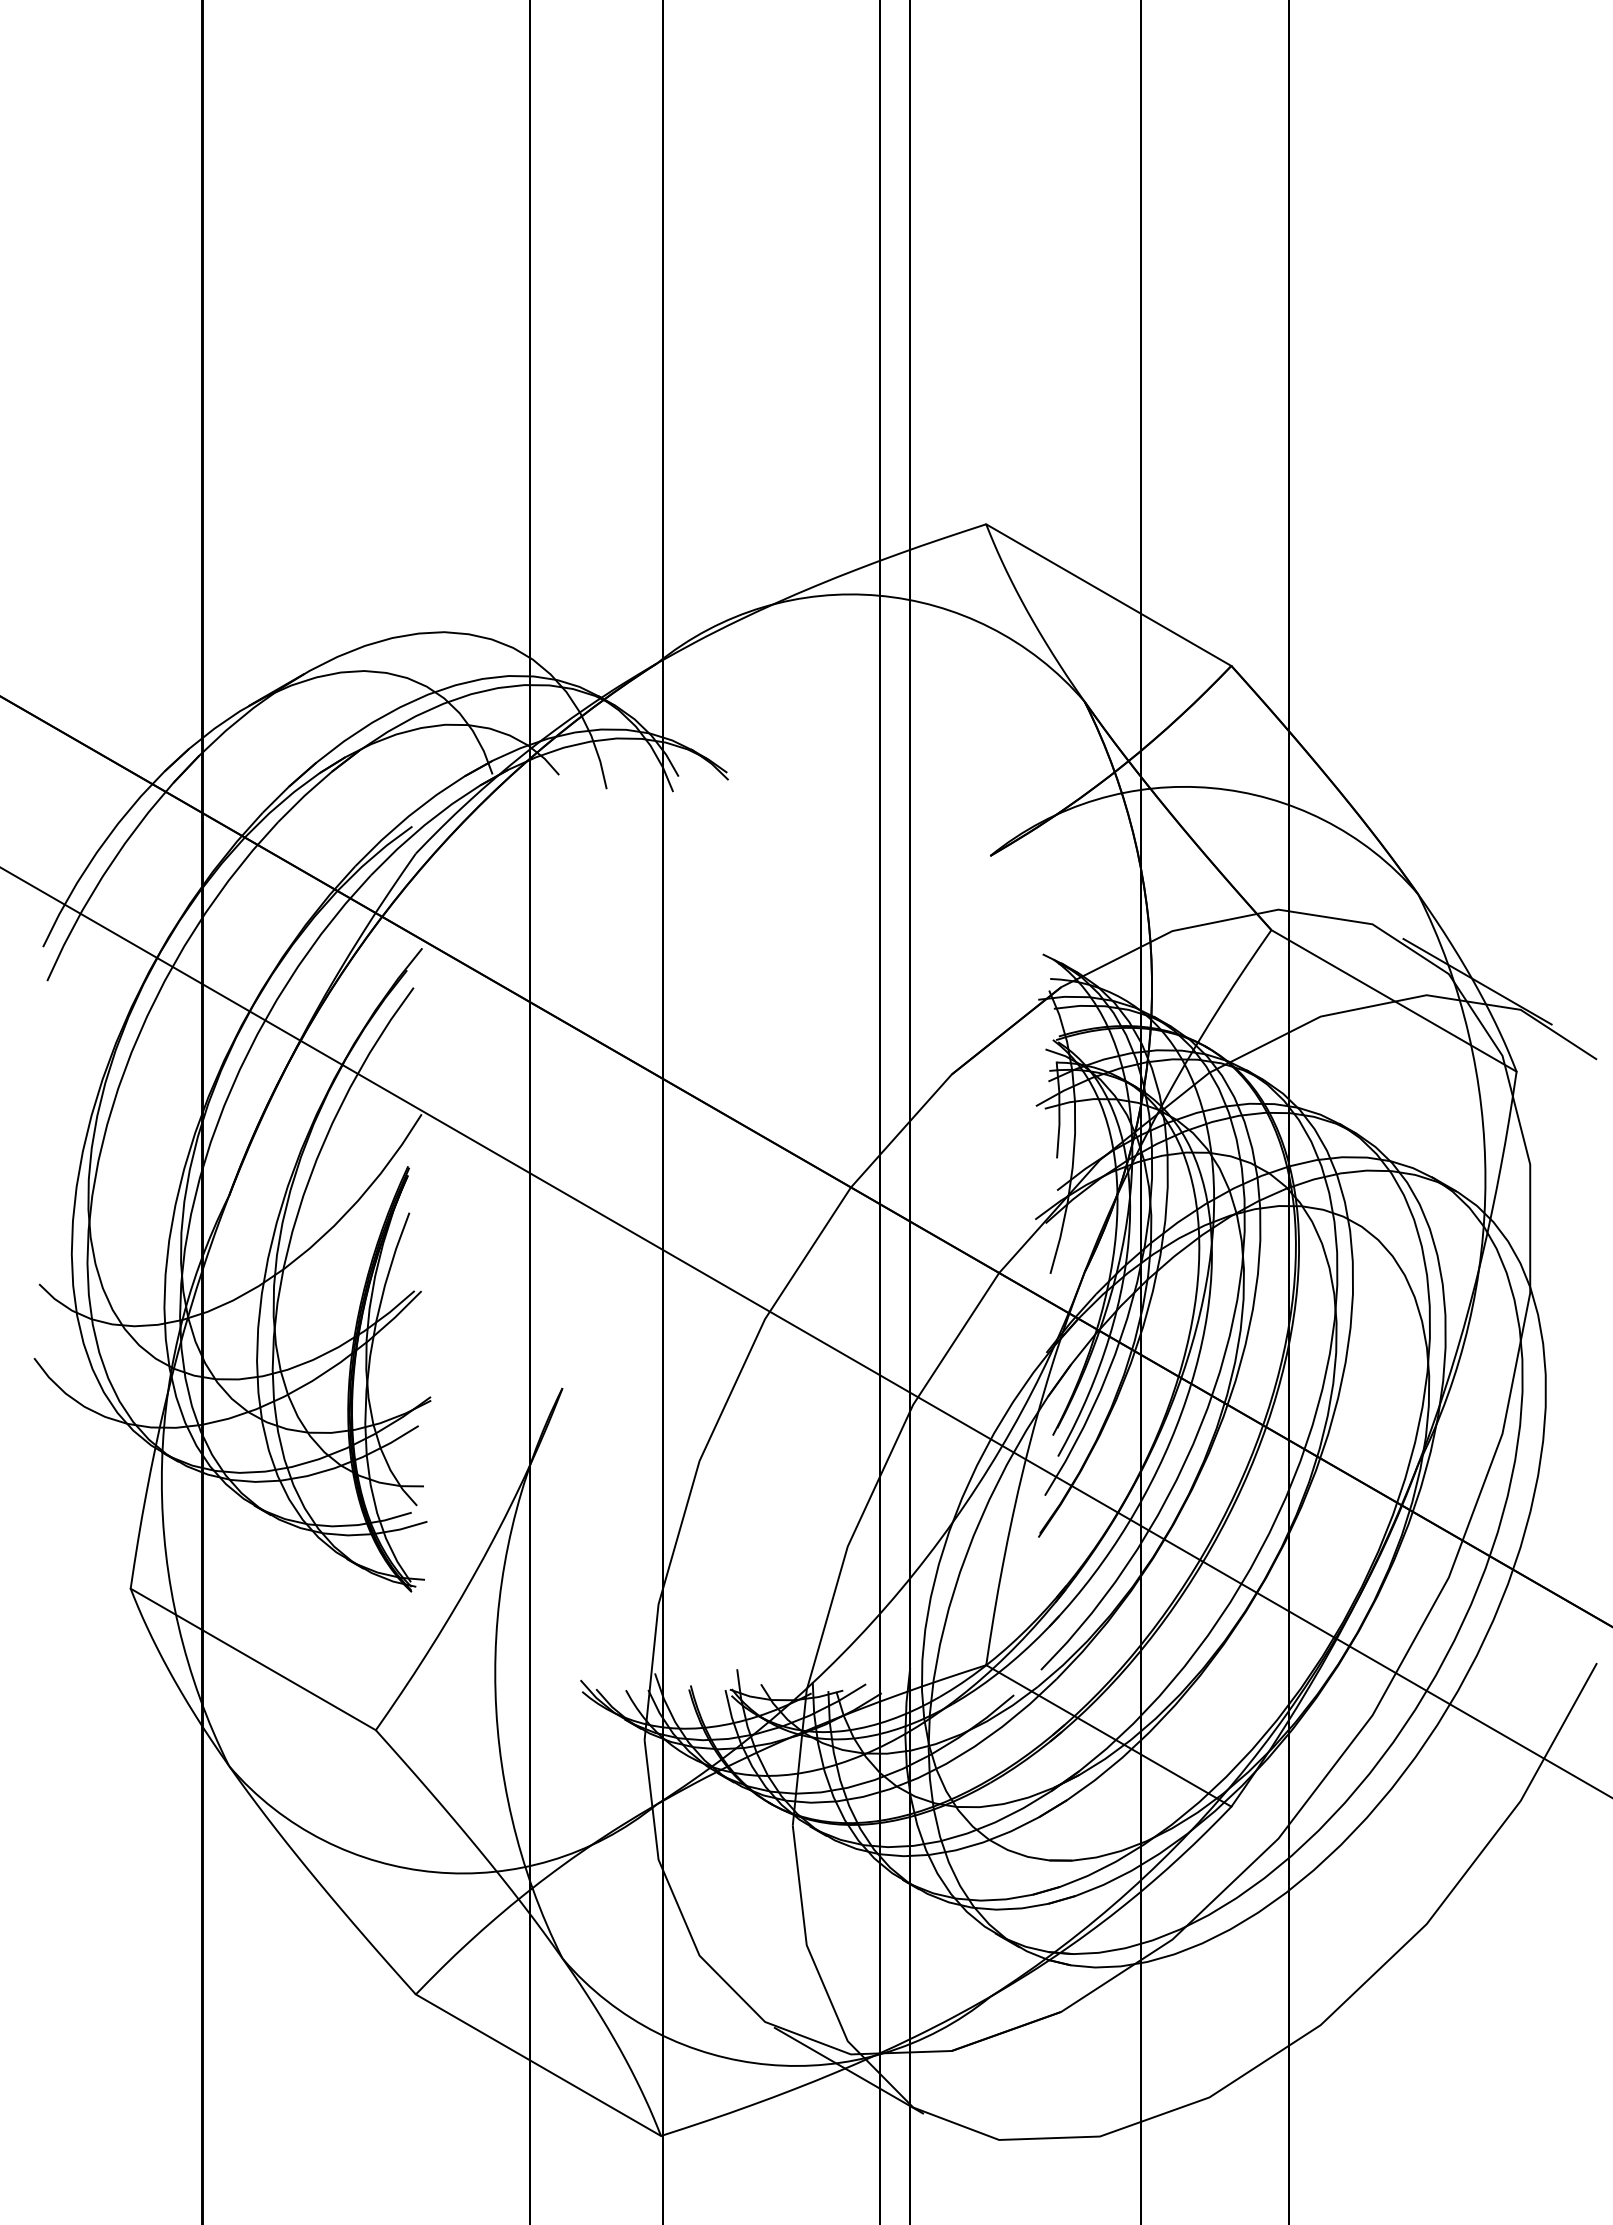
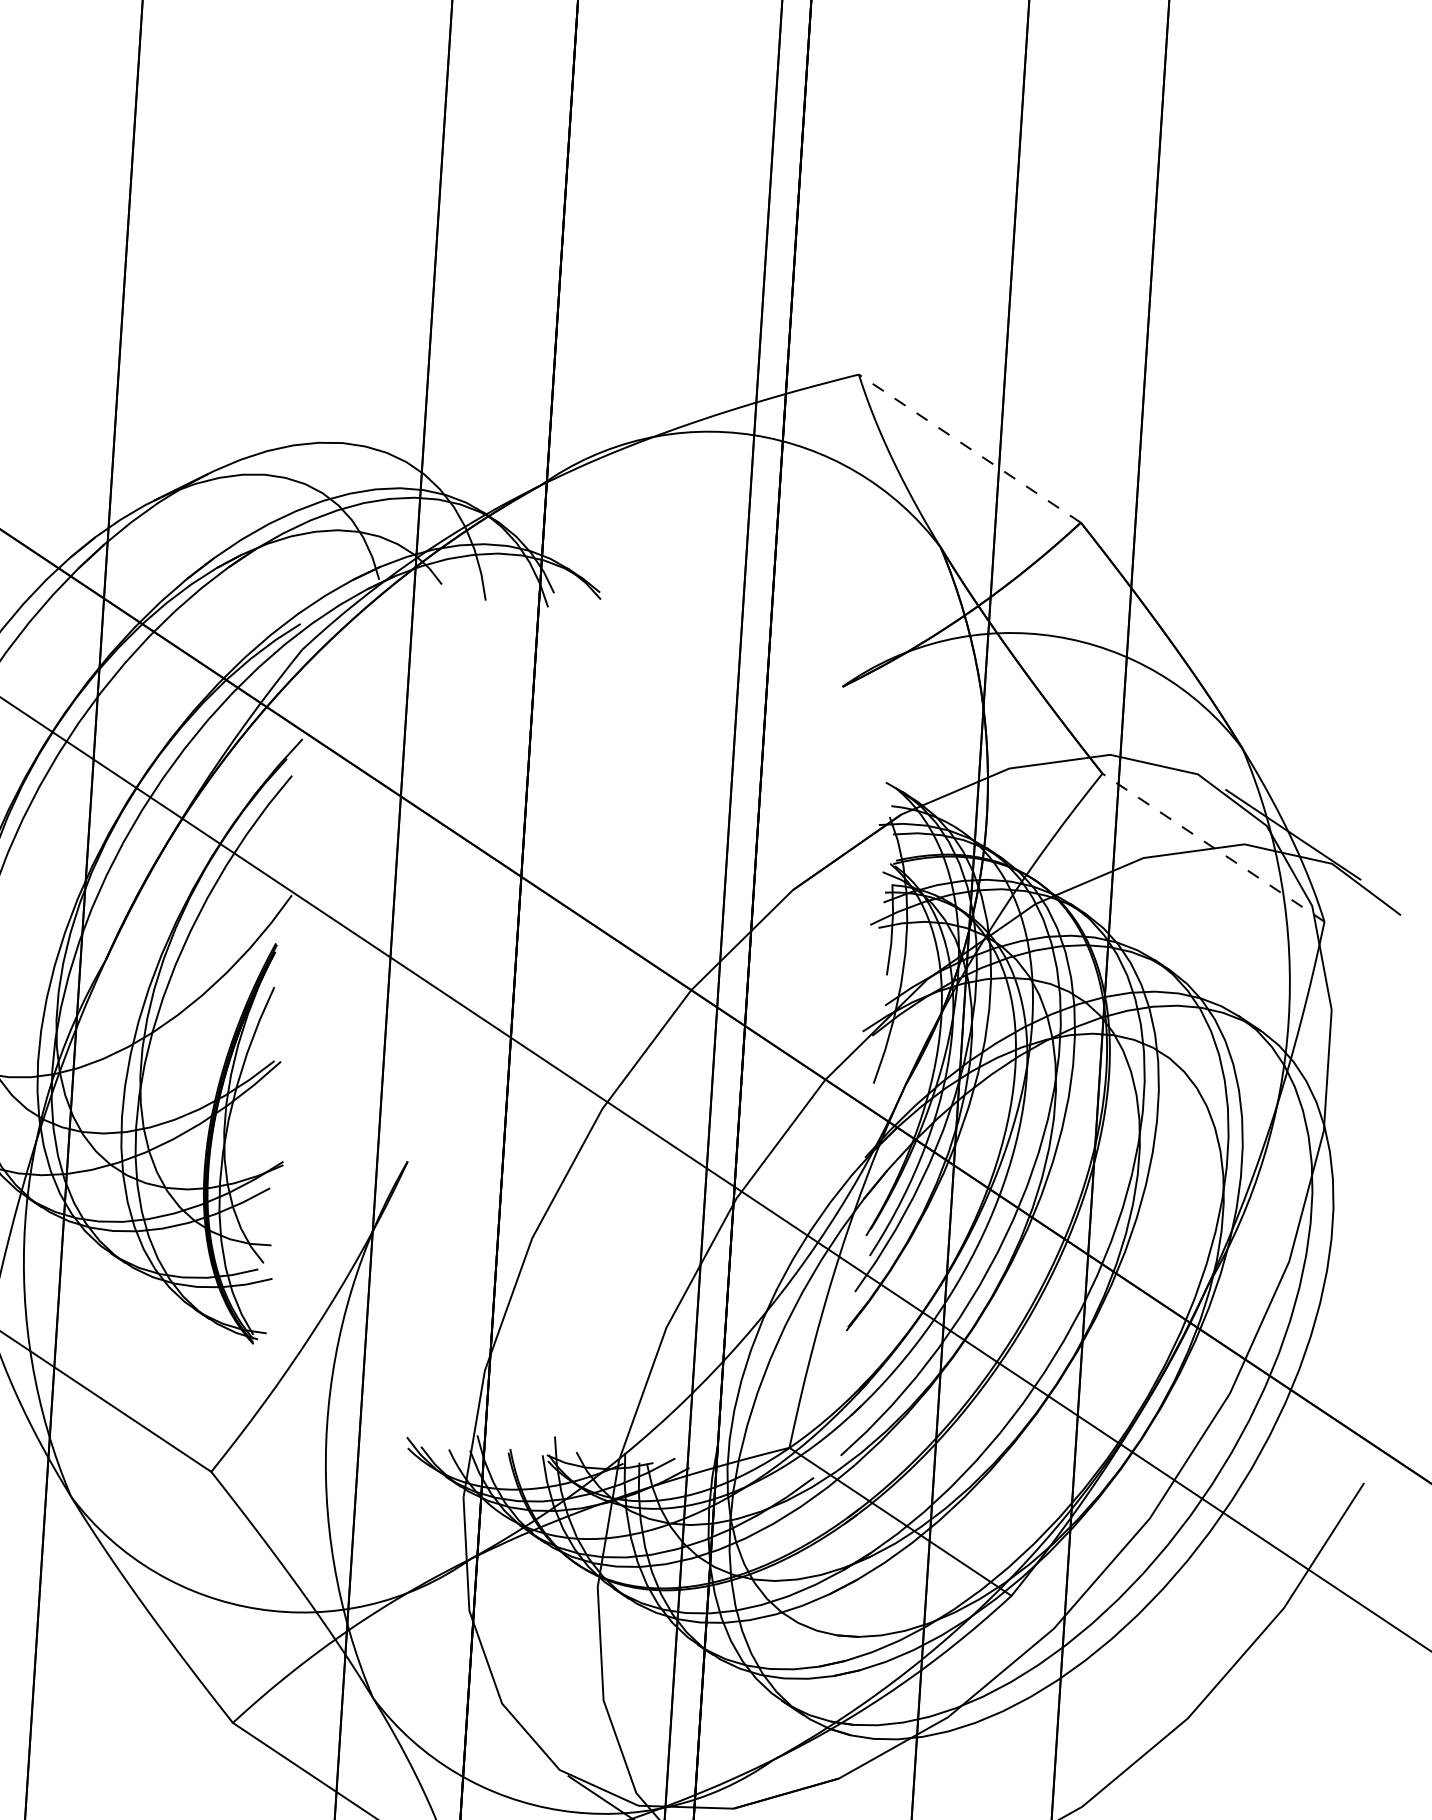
line: (1108, 595) -> (969, 448), solid -> dashed
line: (1394, 1000) -> (1213, 847), solid -> dashed

